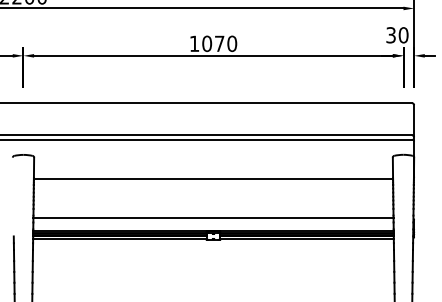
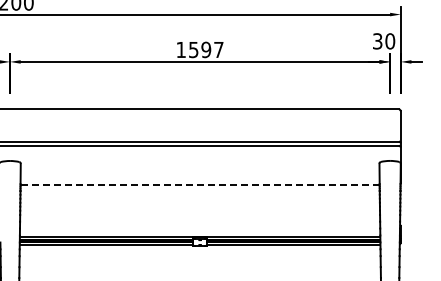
text: (219, 43) -> (206, 49), 1070 -> 1597
line: (213, 178) -> (200, 184), solid -> dashed
line: (213, 218) -> (200, 224), removed

